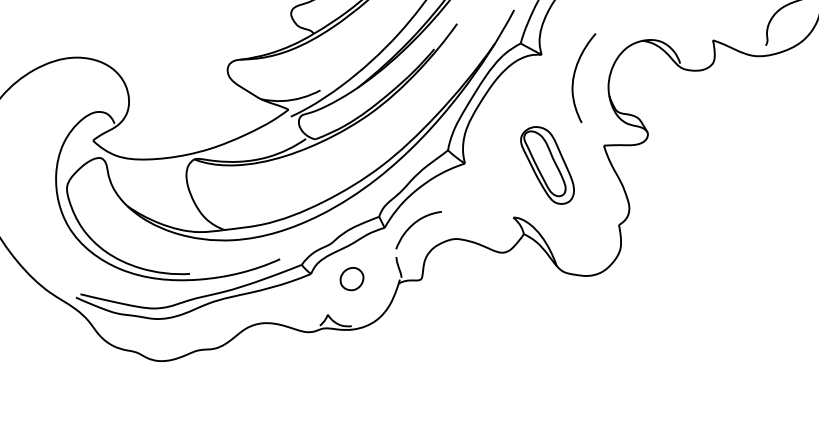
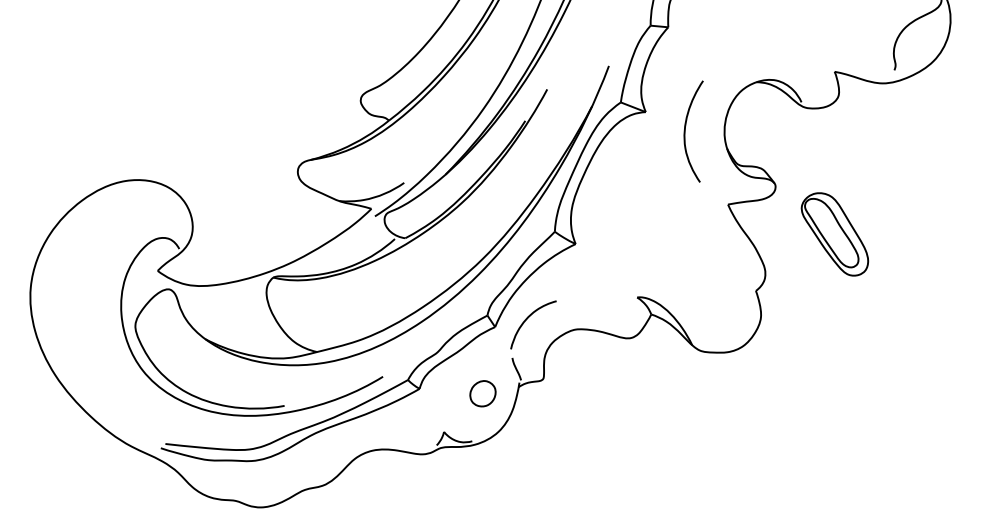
part: (547, 165) -> (834, 234), moved
part: (351, 278) -> (482, 393), moved

